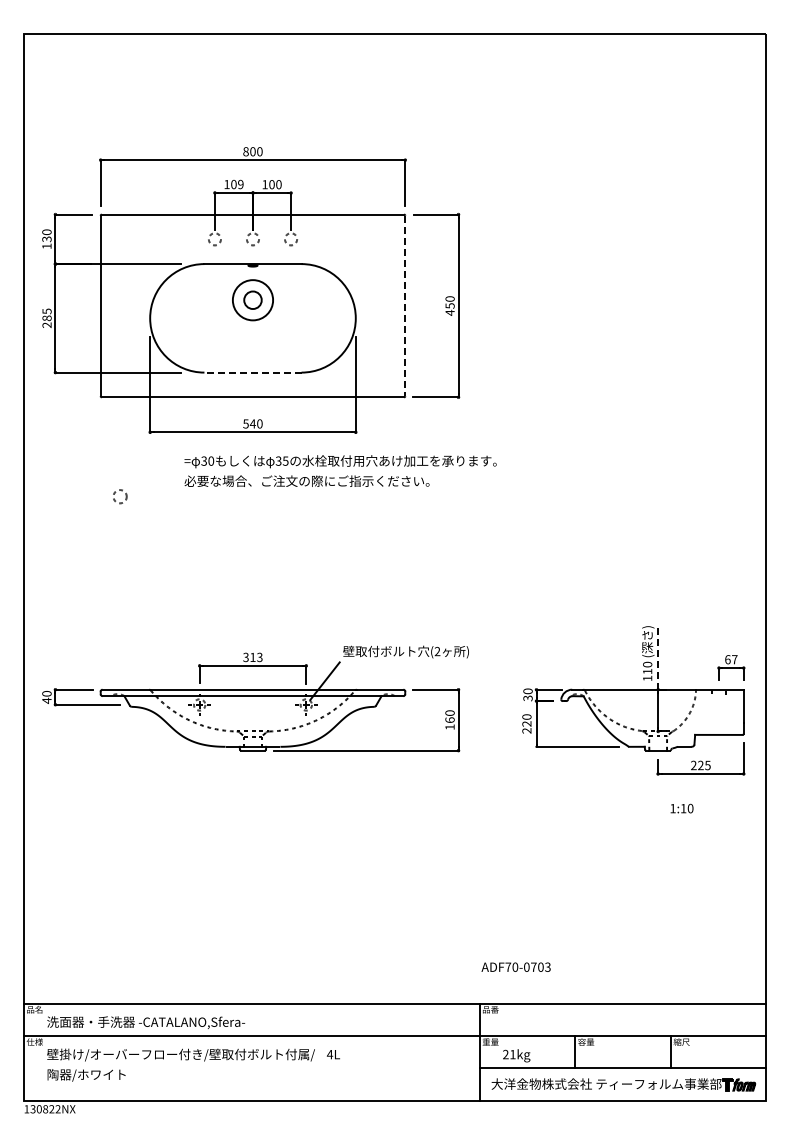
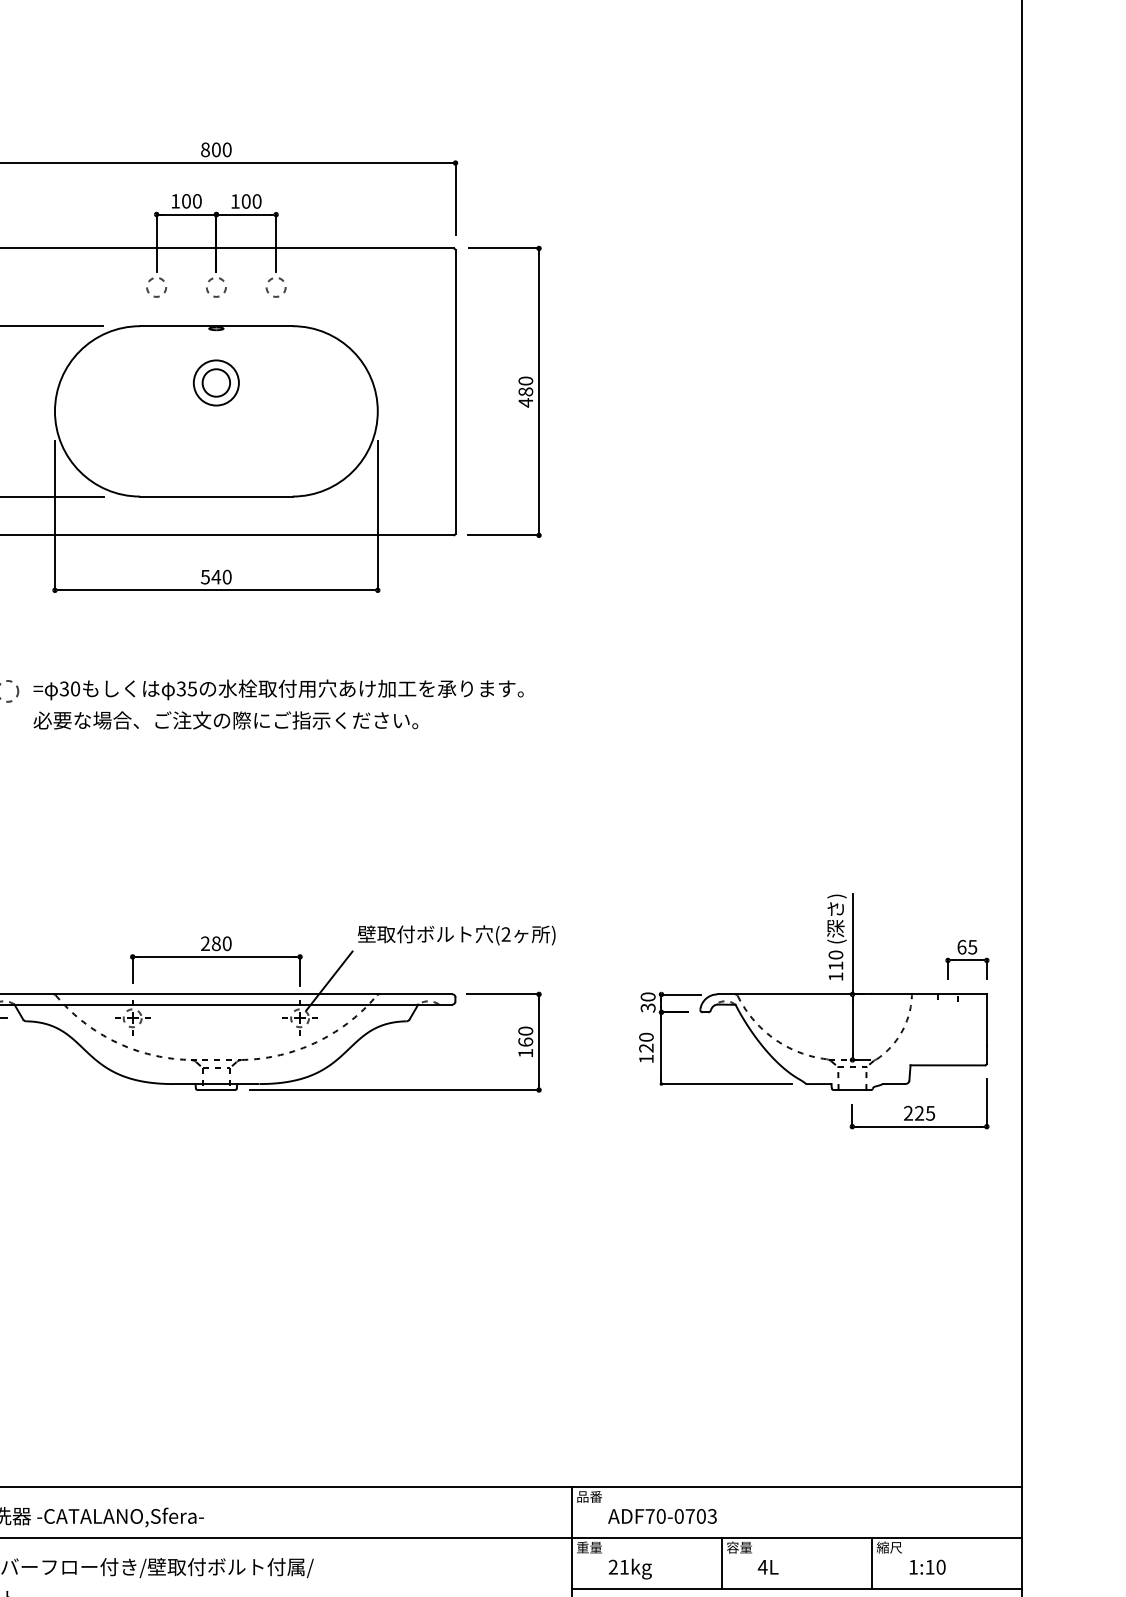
text: (240, 184) -> (196, 201), 109 -> 100
circle: (252, 299) -> (215, 381), size x0.71
text: (449, 305) -> (524, 391), 450 -> 480
line: (405, 306) -> (455, 392), dashed -> solid
line: (252, 372) -> (215, 496), dashed -> solid
text: (340, 470) -> (278, 703), moved
text: (252, 657) -> (215, 943), 313 -> 280
line: (658, 657) -> (852, 943), dashed -> solid
text: (734, 659) -> (972, 946), 67 -> 65
text: (526, 730) -> (645, 1058), 220 -> 120
text: (681, 808) -> (926, 1567), moved
text: (515, 966) -> (661, 1515), moved
text: (332, 1054) -> (766, 1567), moved

